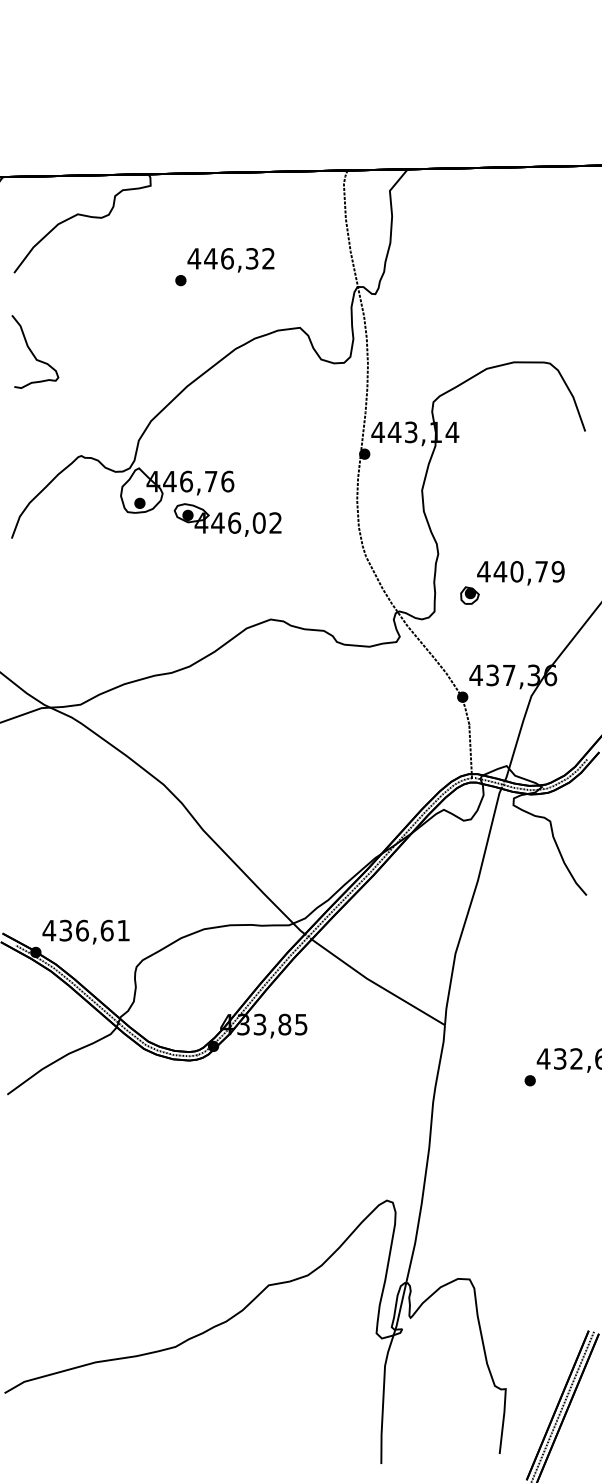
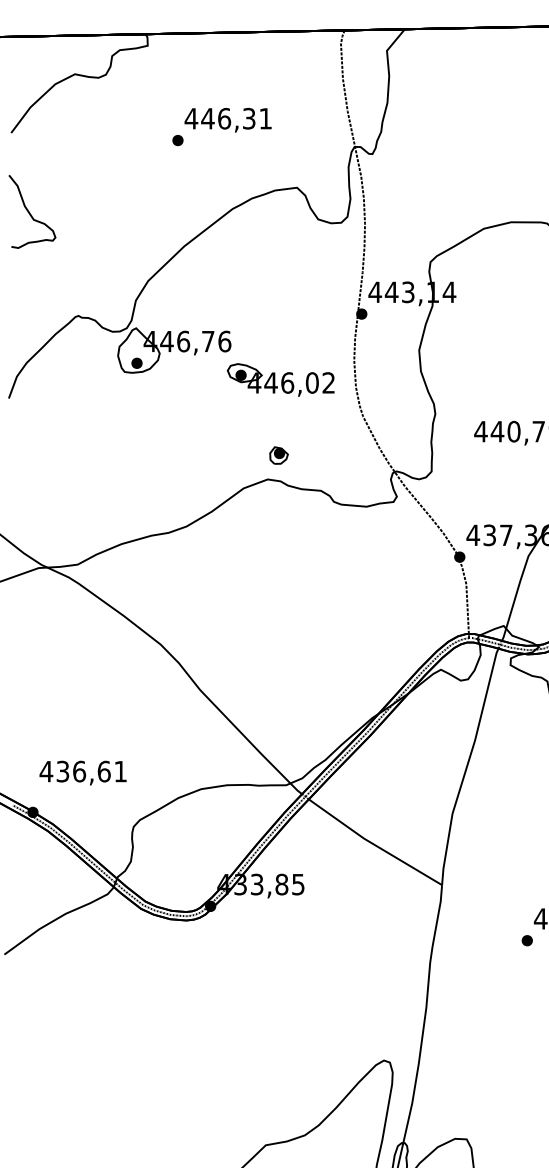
text: (268, 258) -> (265, 118), 446,32 -> 446,31
part: (227, 519) -> (280, 379), moved
part: (469, 595) -> (278, 455), moved
text: (85, 931) -> (82, 772), moved

